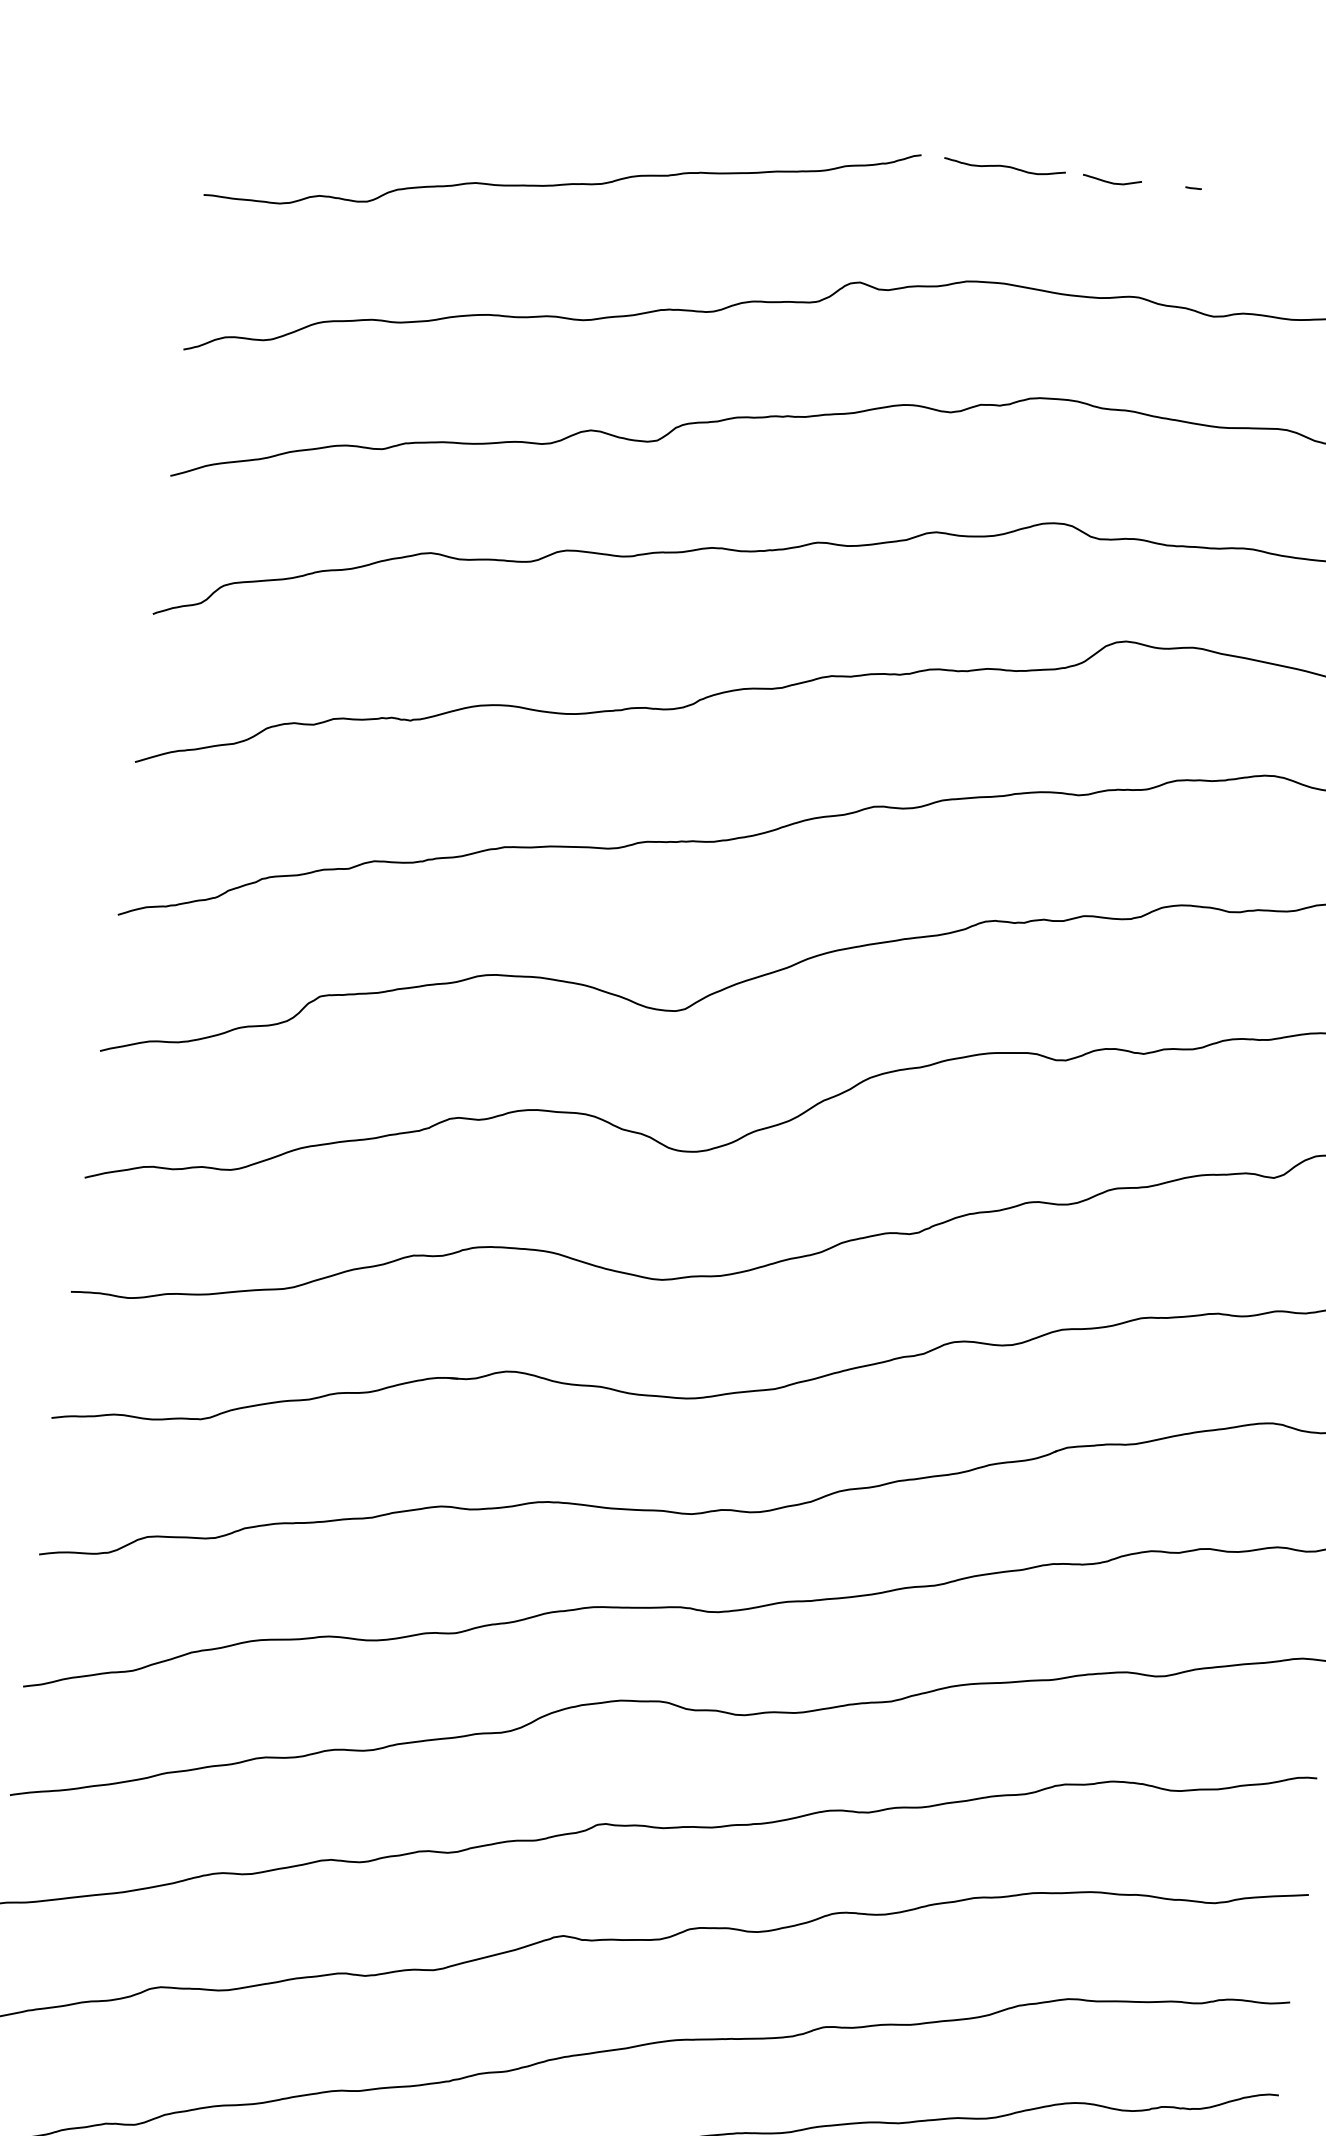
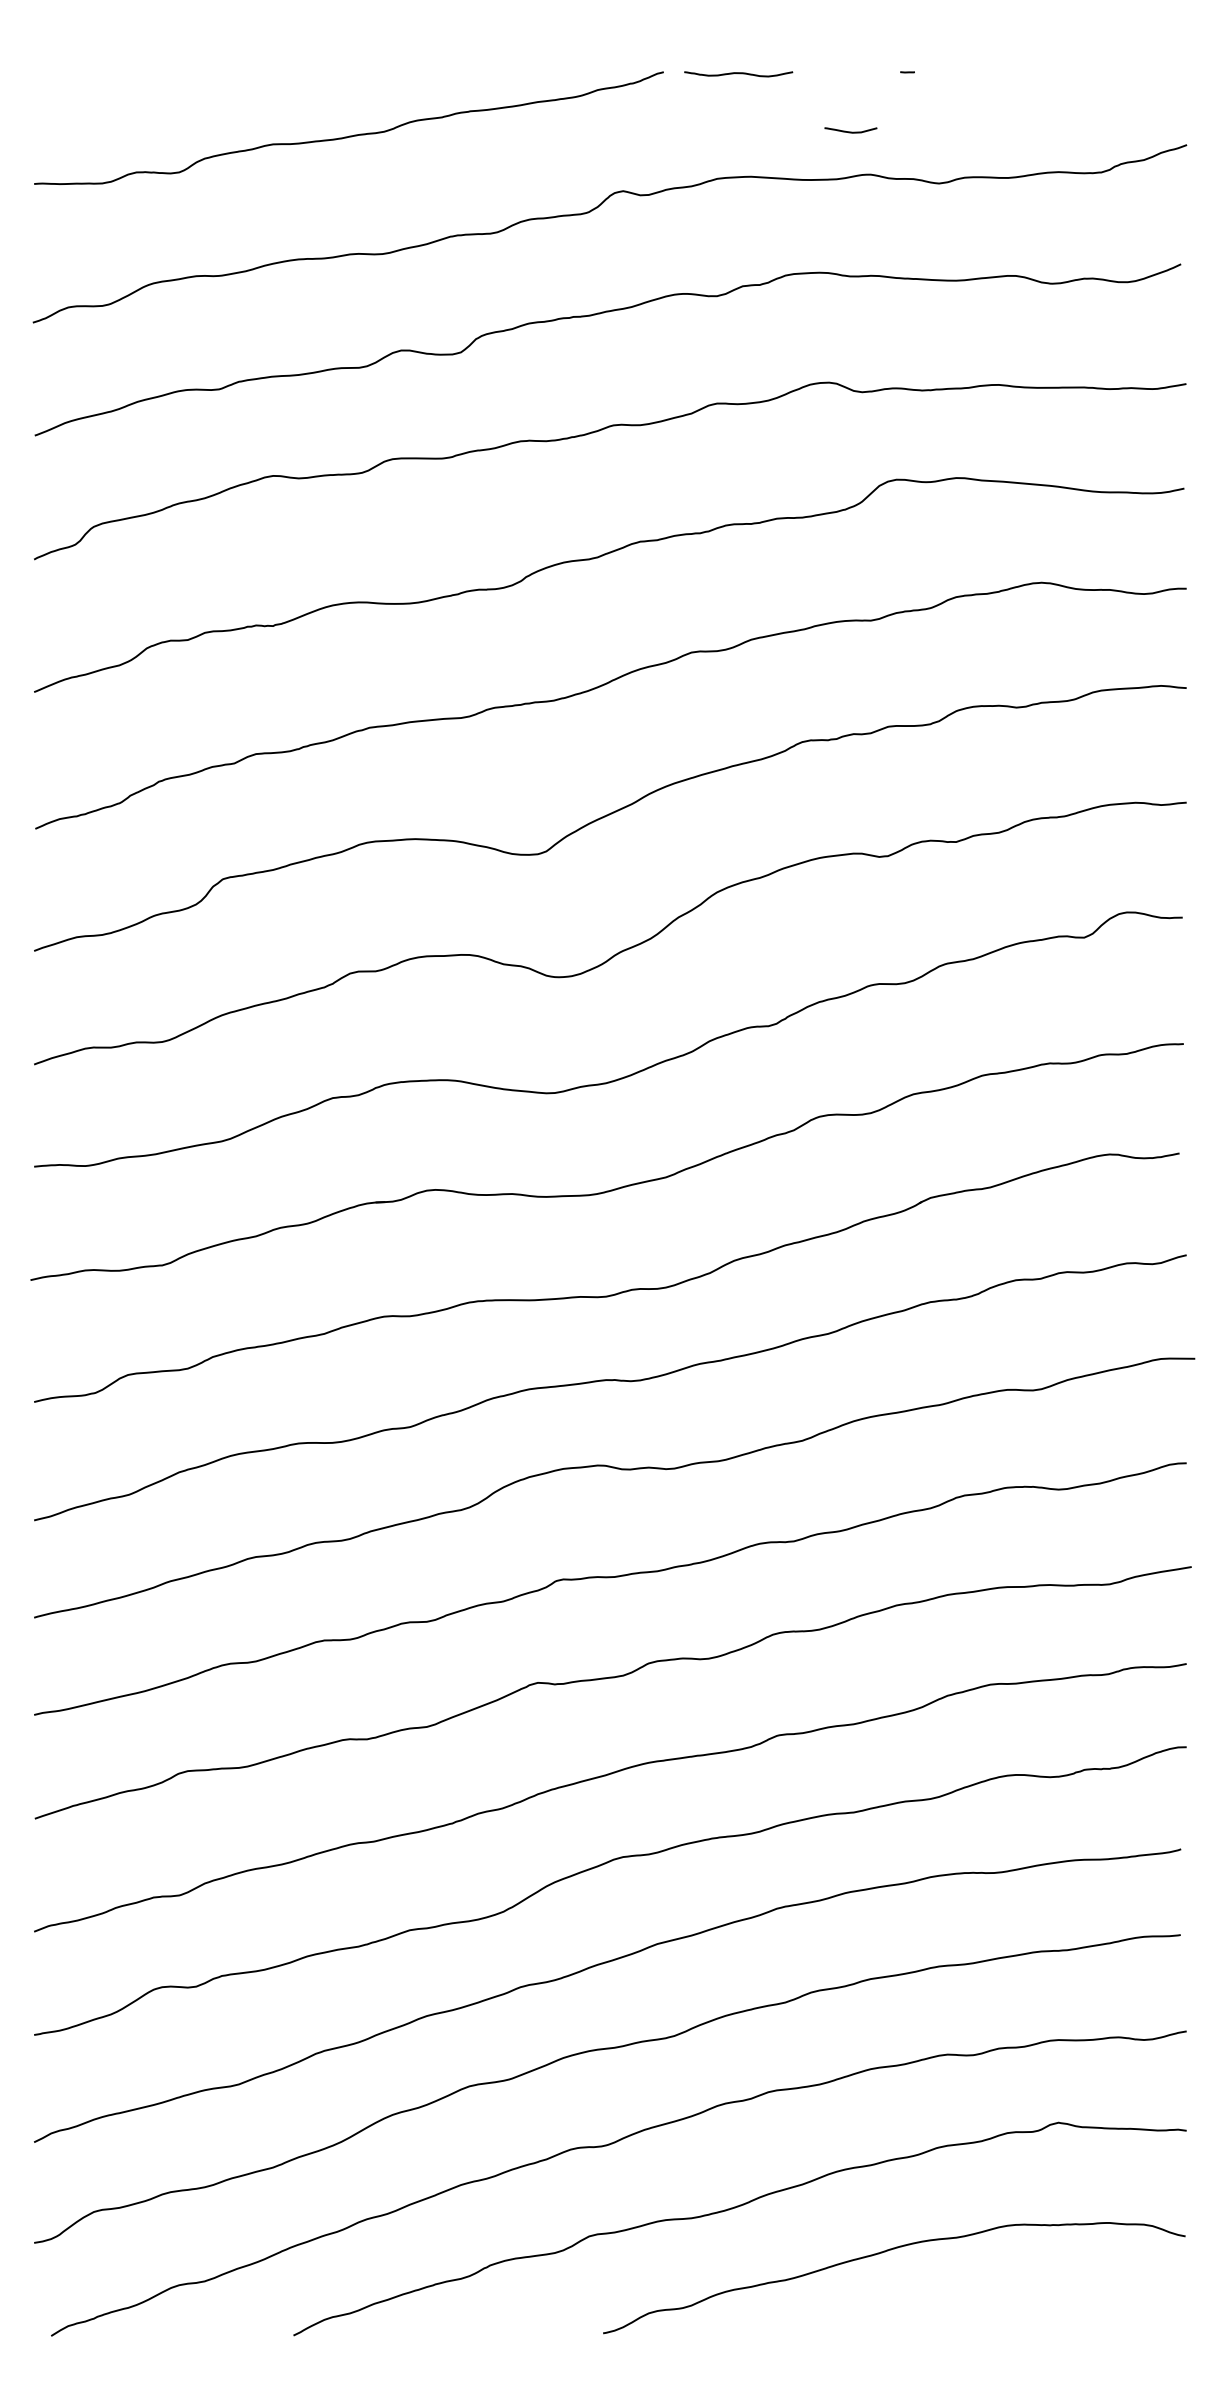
curve: (1111, 181) -> (850, 131), moved

